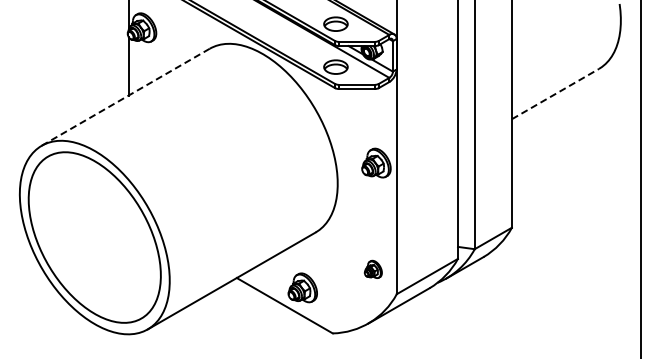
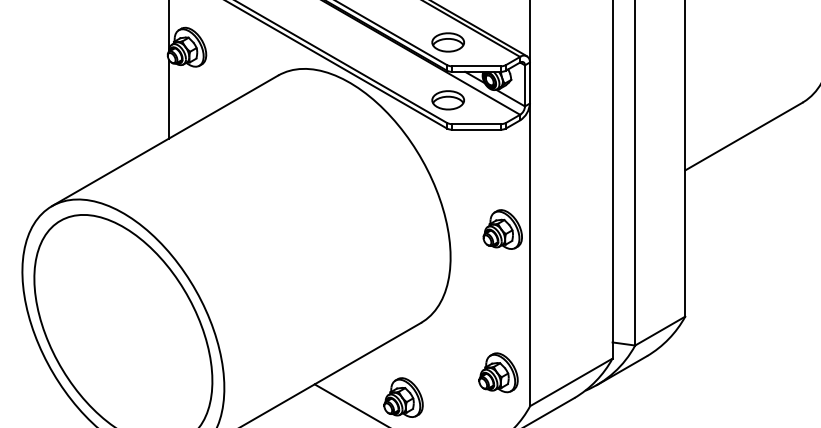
line: (555, 93) -> (743, 135), dashed -> solid
line: (125, 97) -> (164, 141), dashed -> solid
part: (373, 269) -> (498, 372), size x1.67

